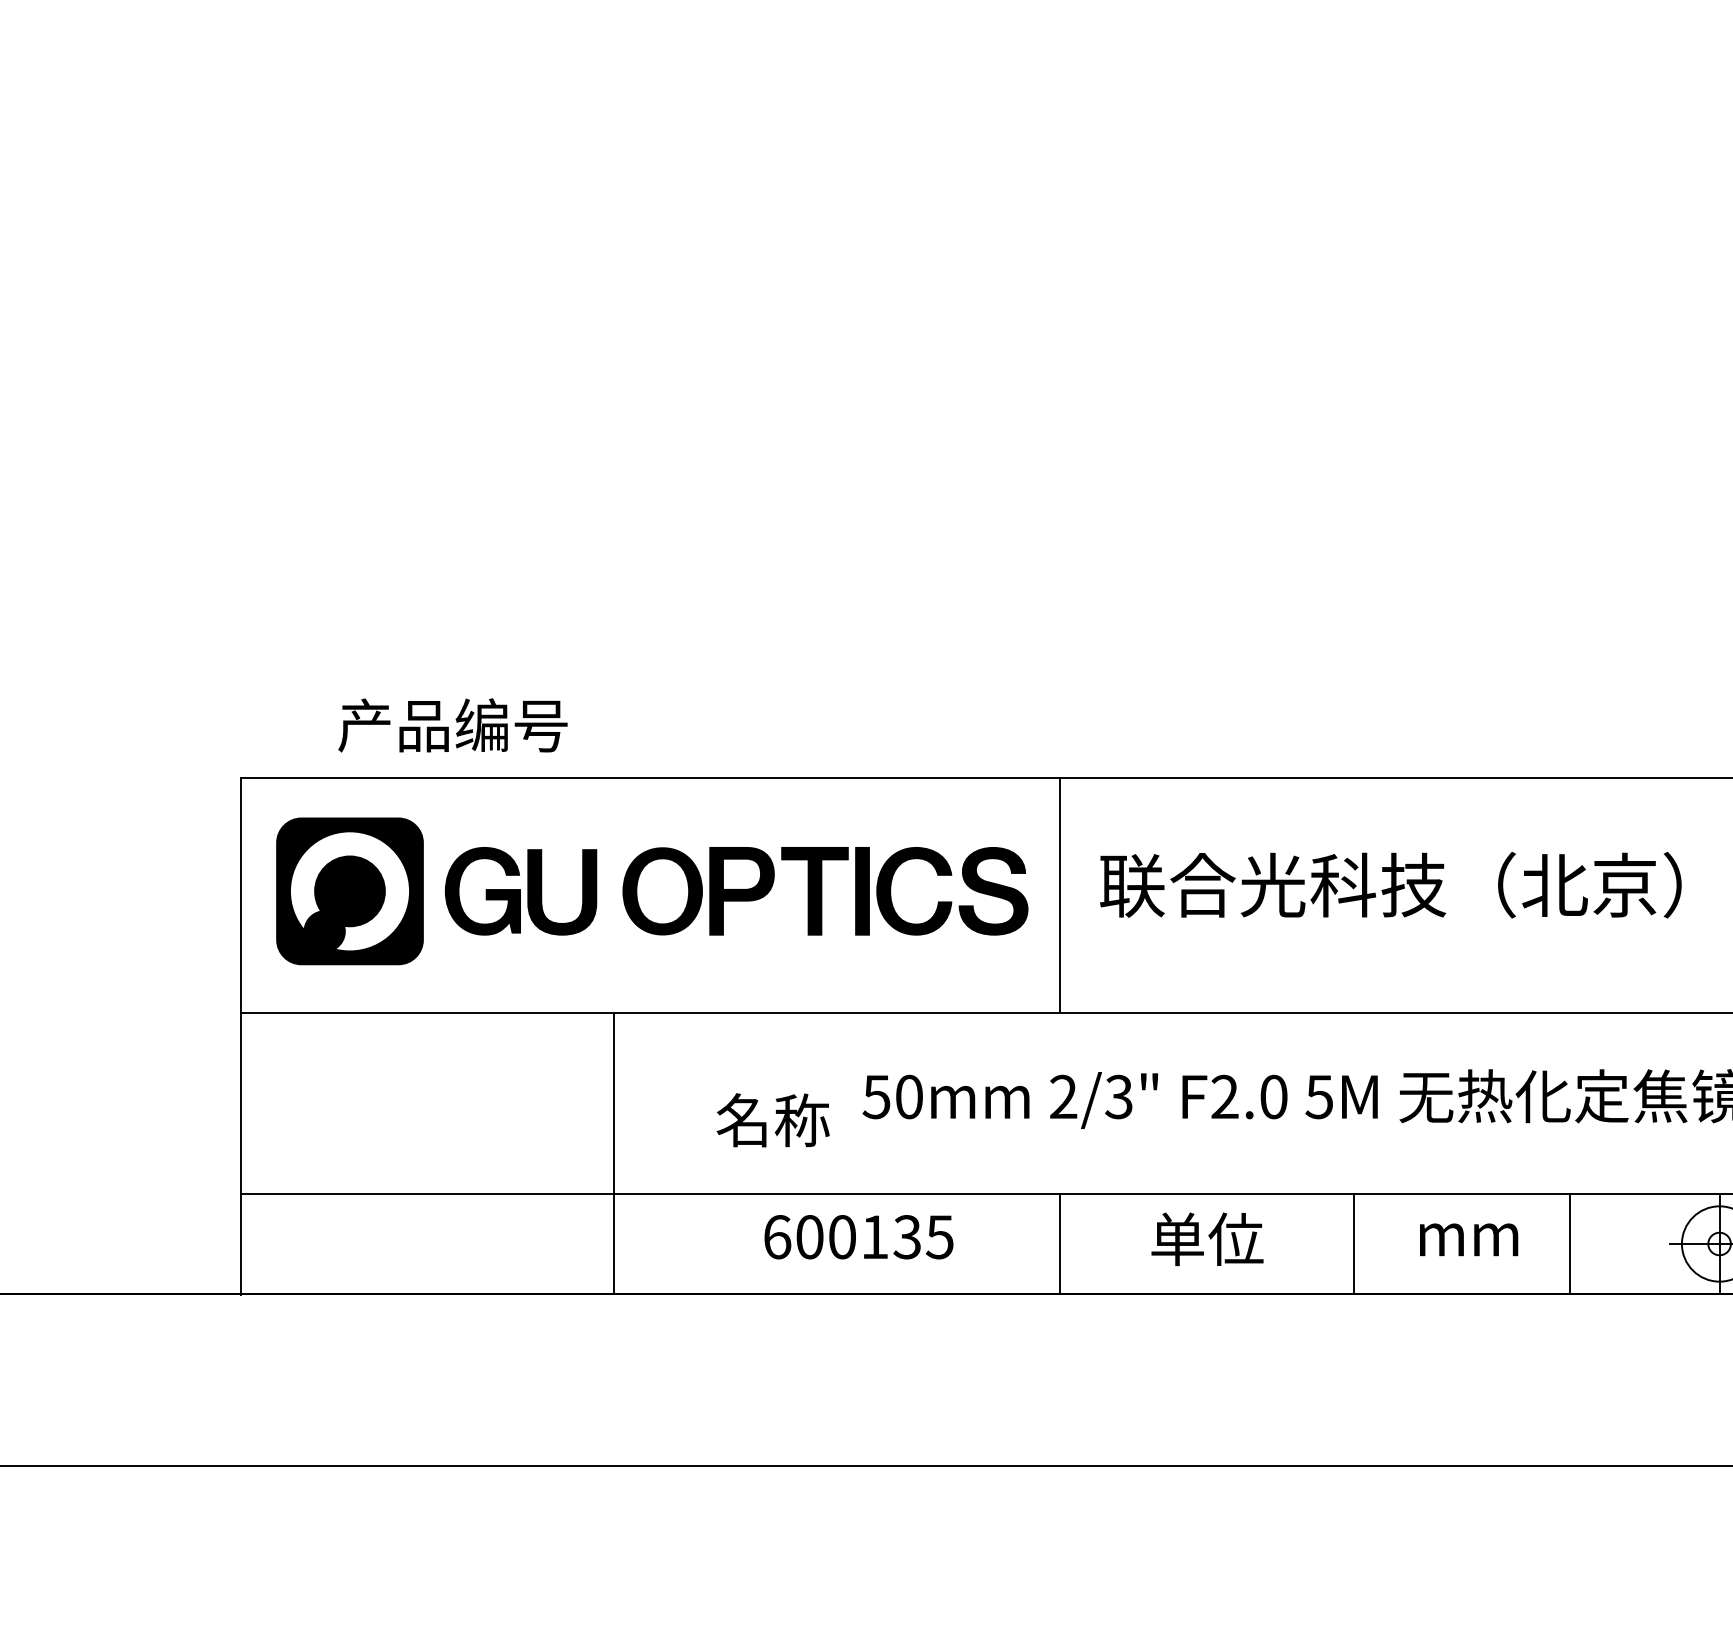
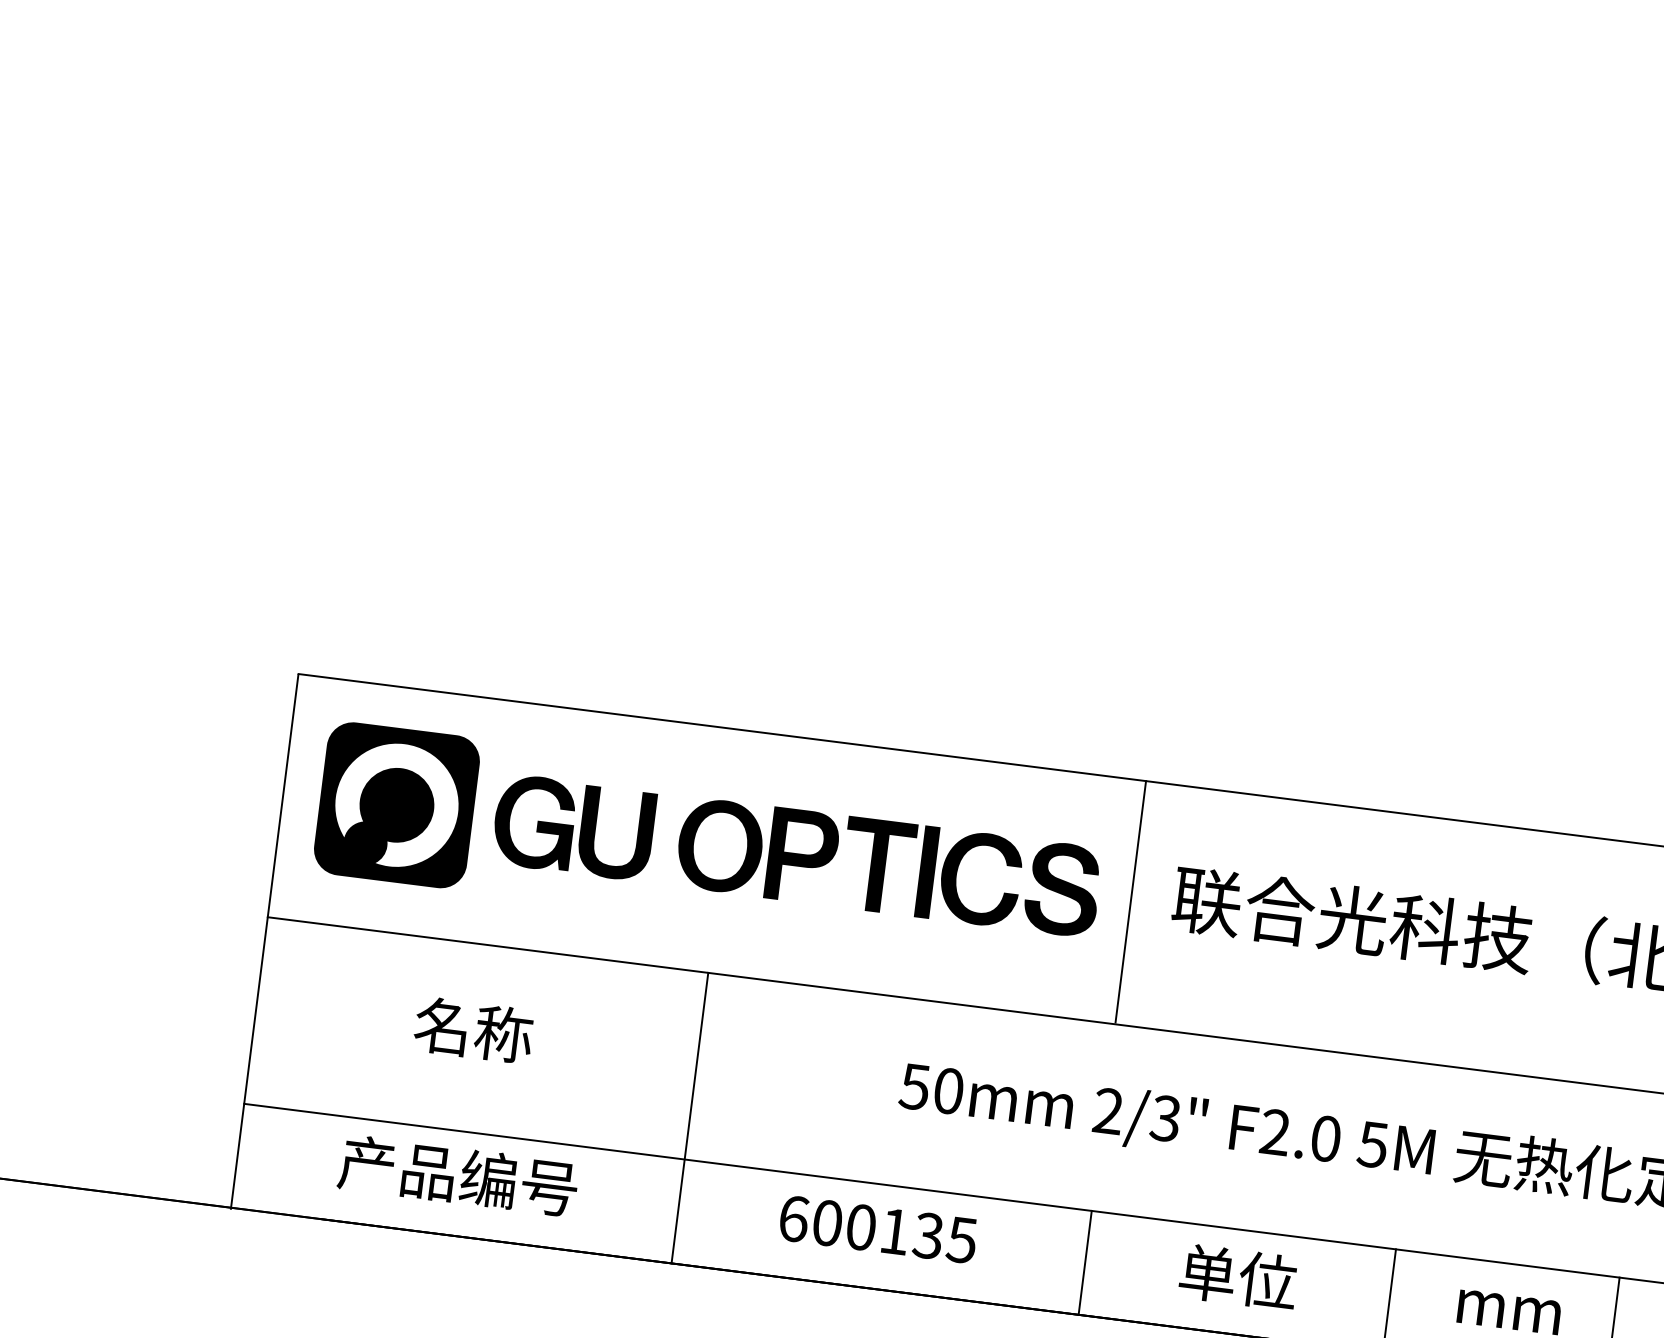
text: (452, 725) -> (457, 1175), moved
text: (772, 1120) -> (473, 1030), moved
line: (614, 1153) -> (690, 1117), moved

